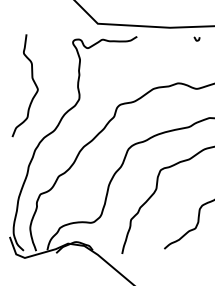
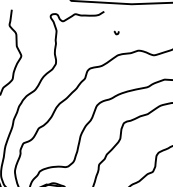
curve: (196, 38) -> (116, 32), moved

